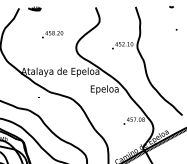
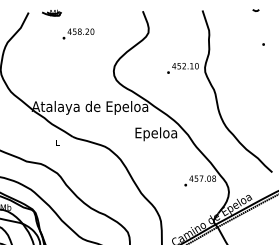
text: (52, 34) -> (78, 33), moved

